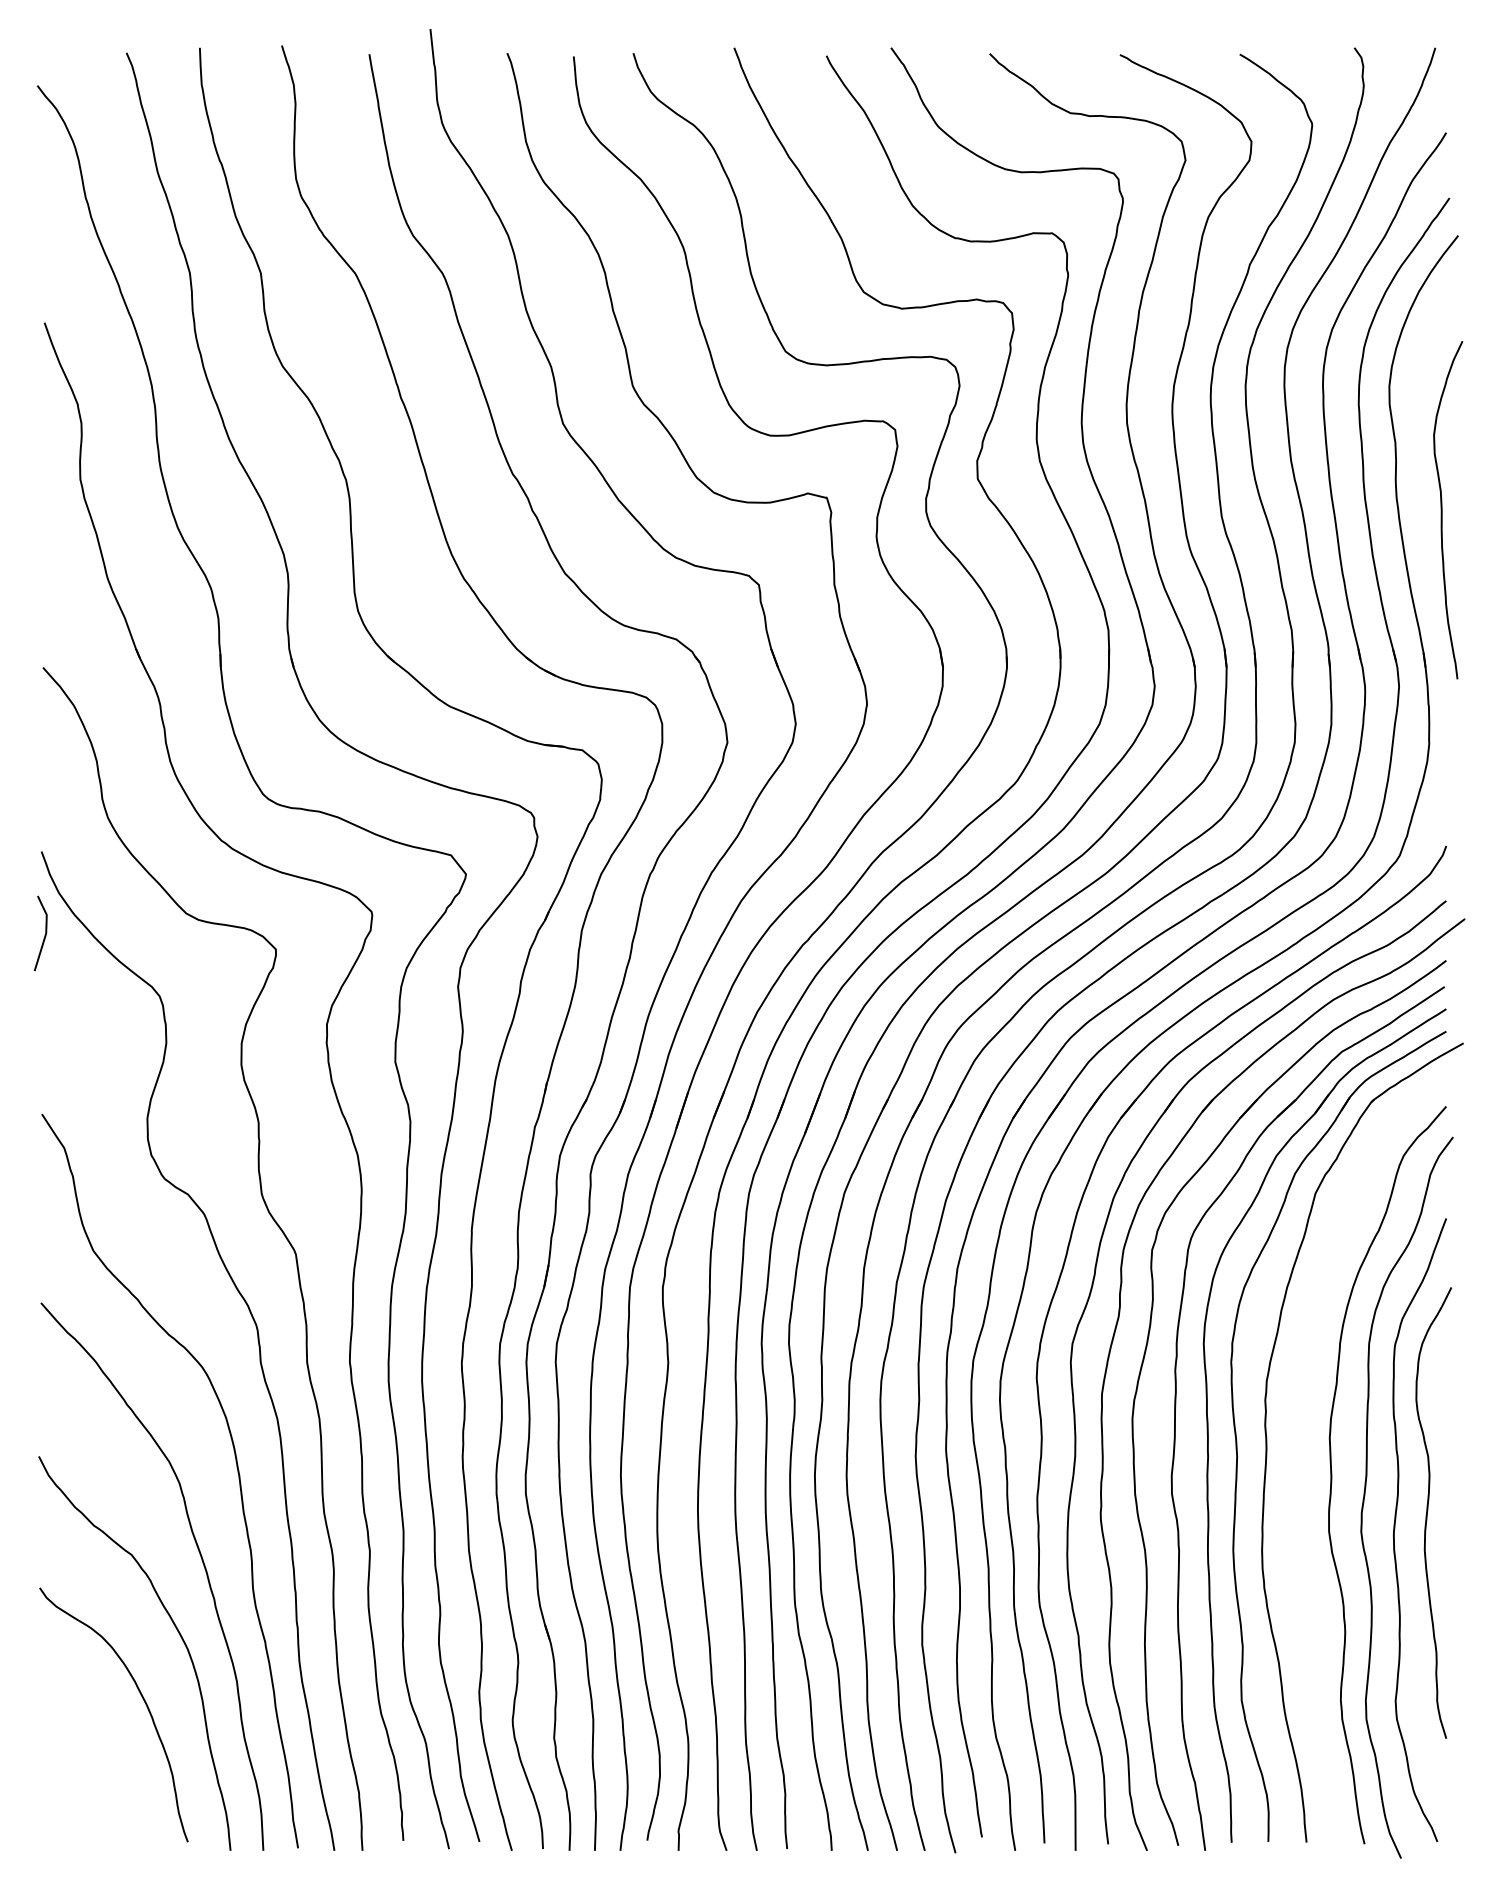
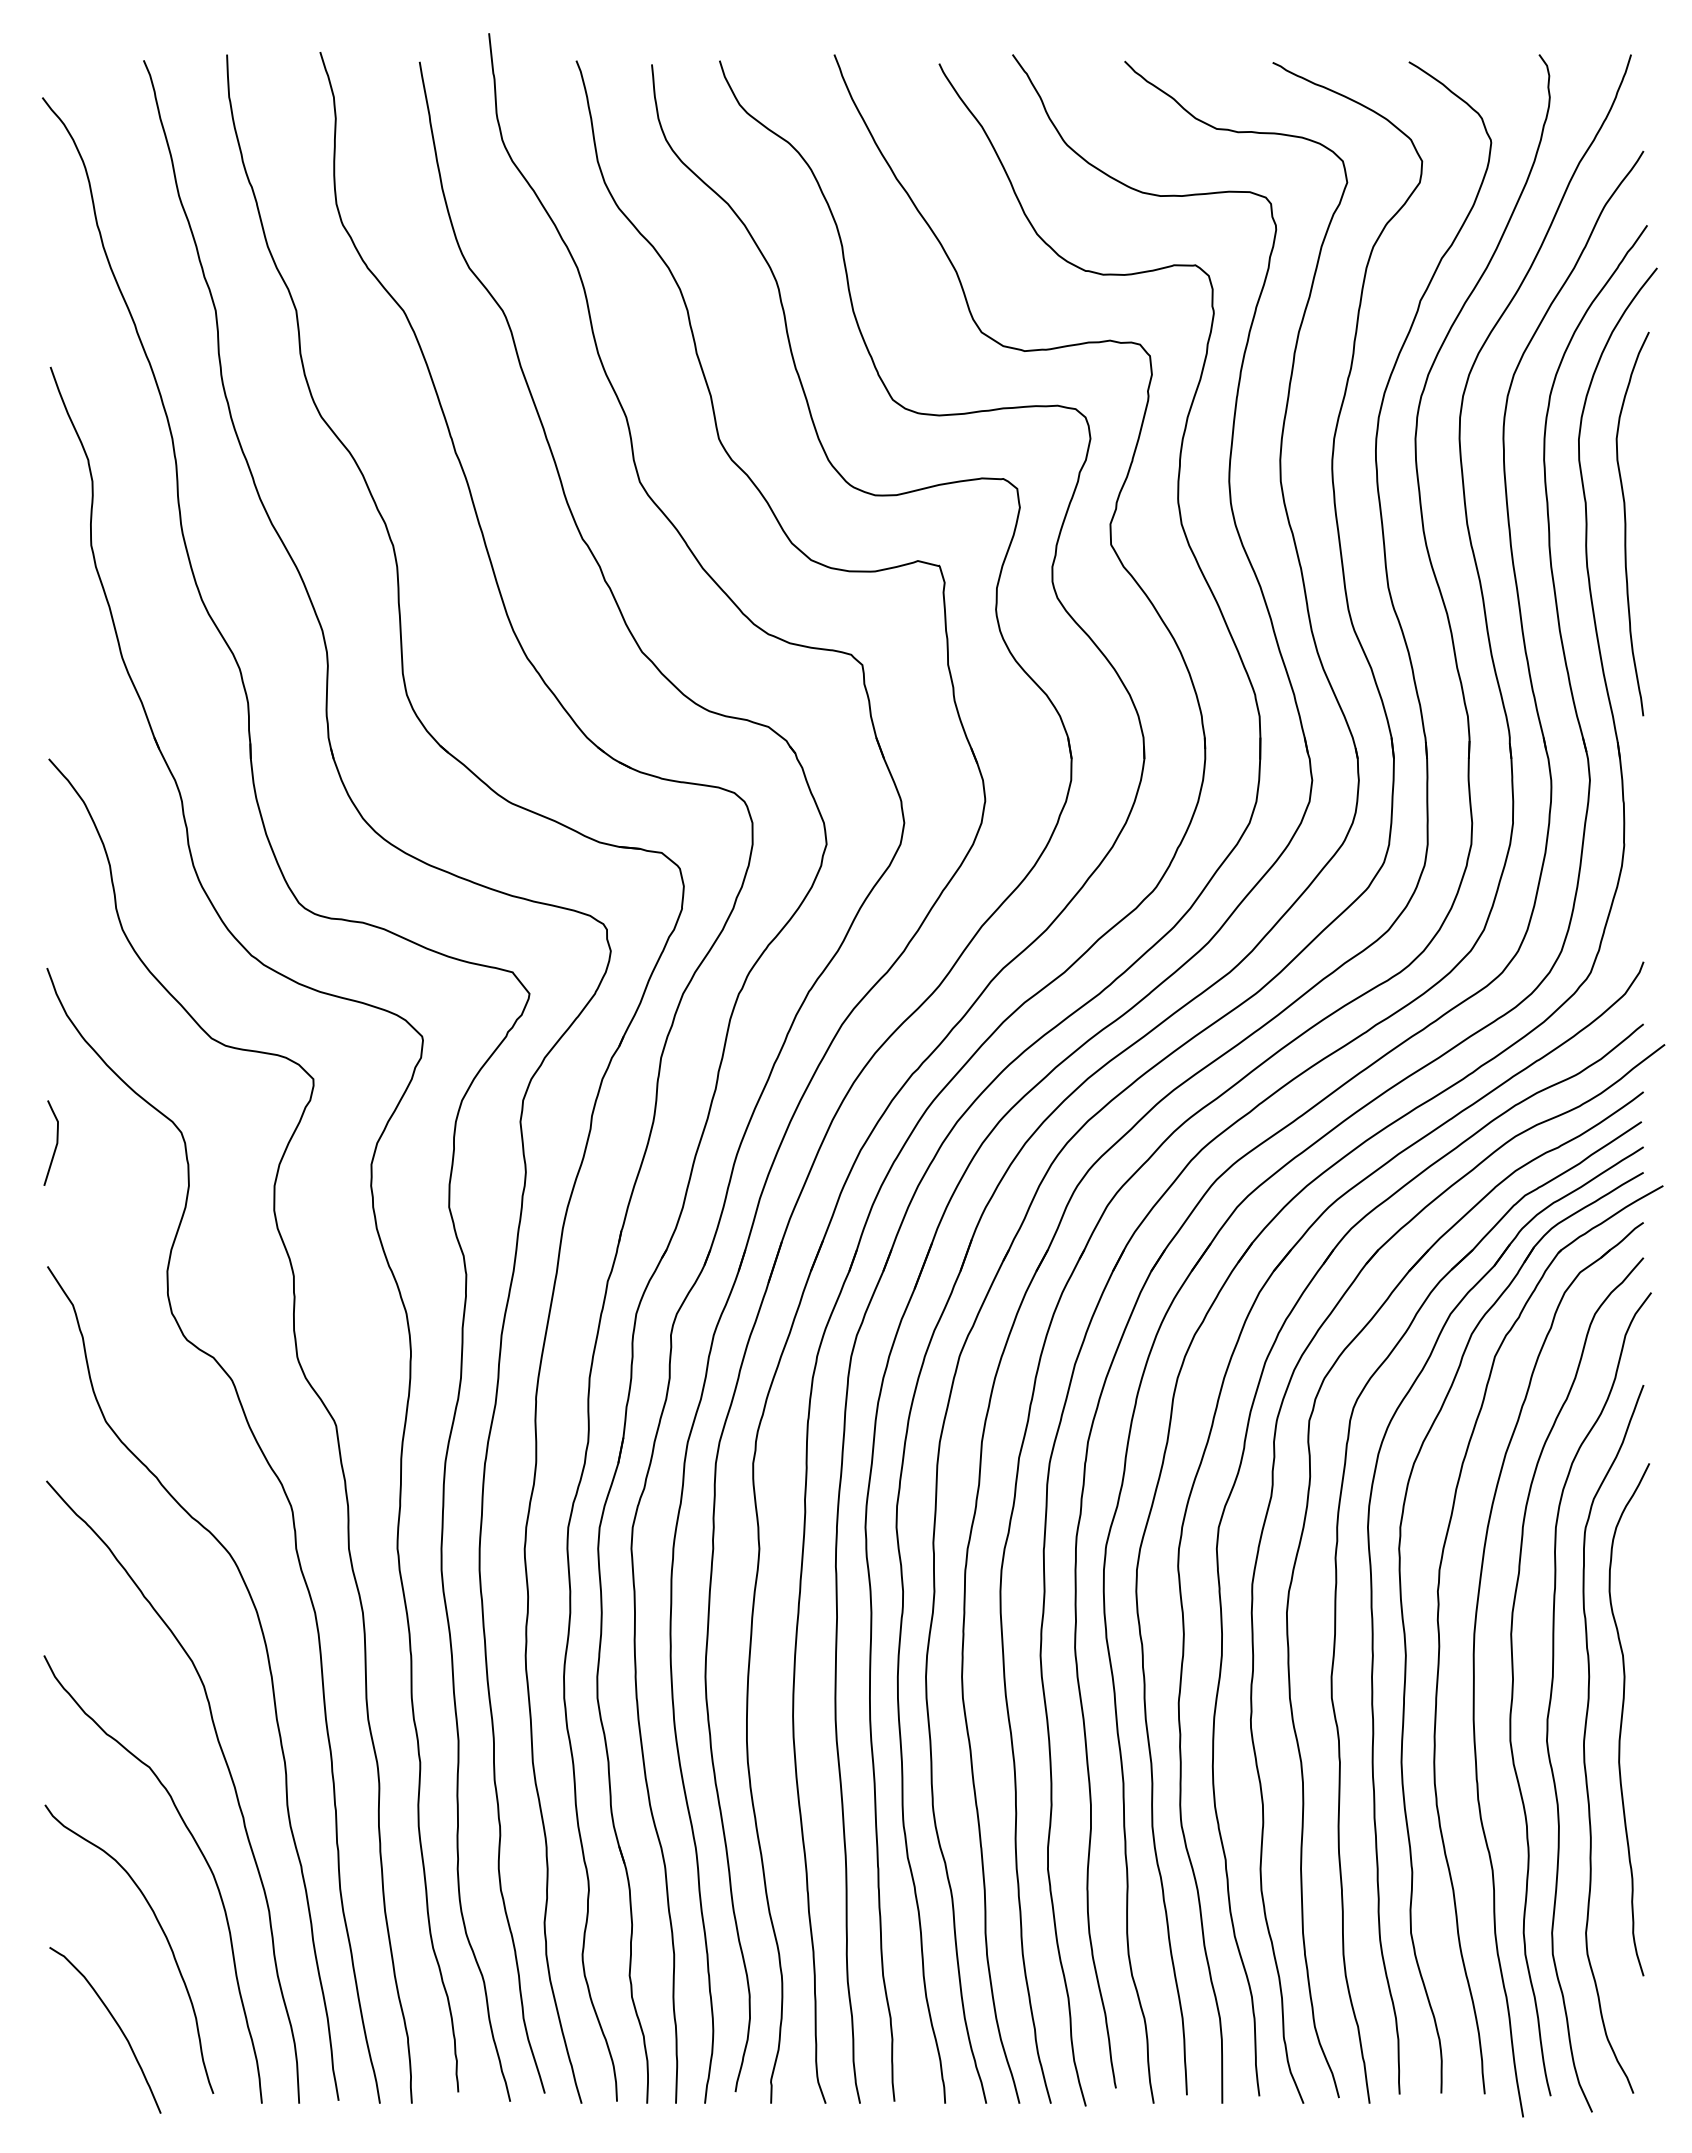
curve: (1442, 509) -> (1626, 523), moved
curve: (44, 935) -> (55, 1145), moved
part: (1297, 1468) -> (1474, 1669), added
curve: (102, 1781) -> (116, 2024), added

